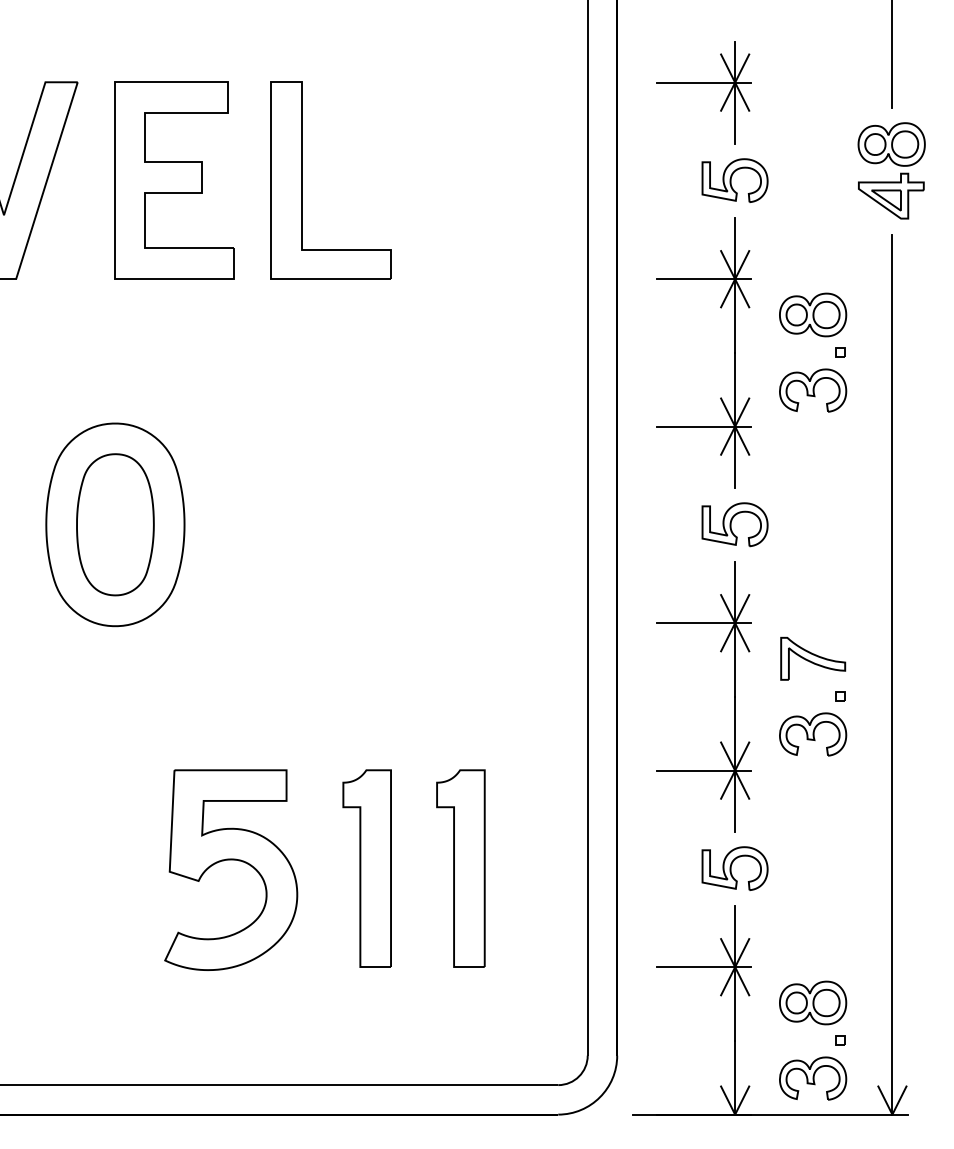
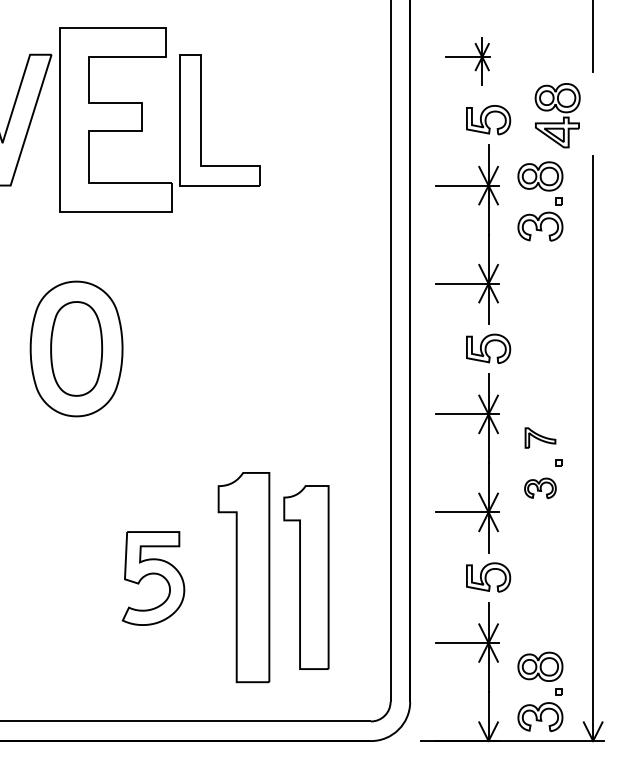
part: (703, 92) -> (467, 61), size x0.7
part: (891, 170) -> (557, 115), moved
part: (173, 181) -> (115, 120), size x1.4
part: (820, 337) -> (545, 191), moved
part: (813, 657) -> (540, 437), size x0.7
part: (813, 734) -> (540, 488), size x0.7
part: (366, 868) -> (243, 577), size x1.6
part: (459, 868) -> (305, 577), size x1.4
part: (231, 870) -> (153, 578), size x0.7

